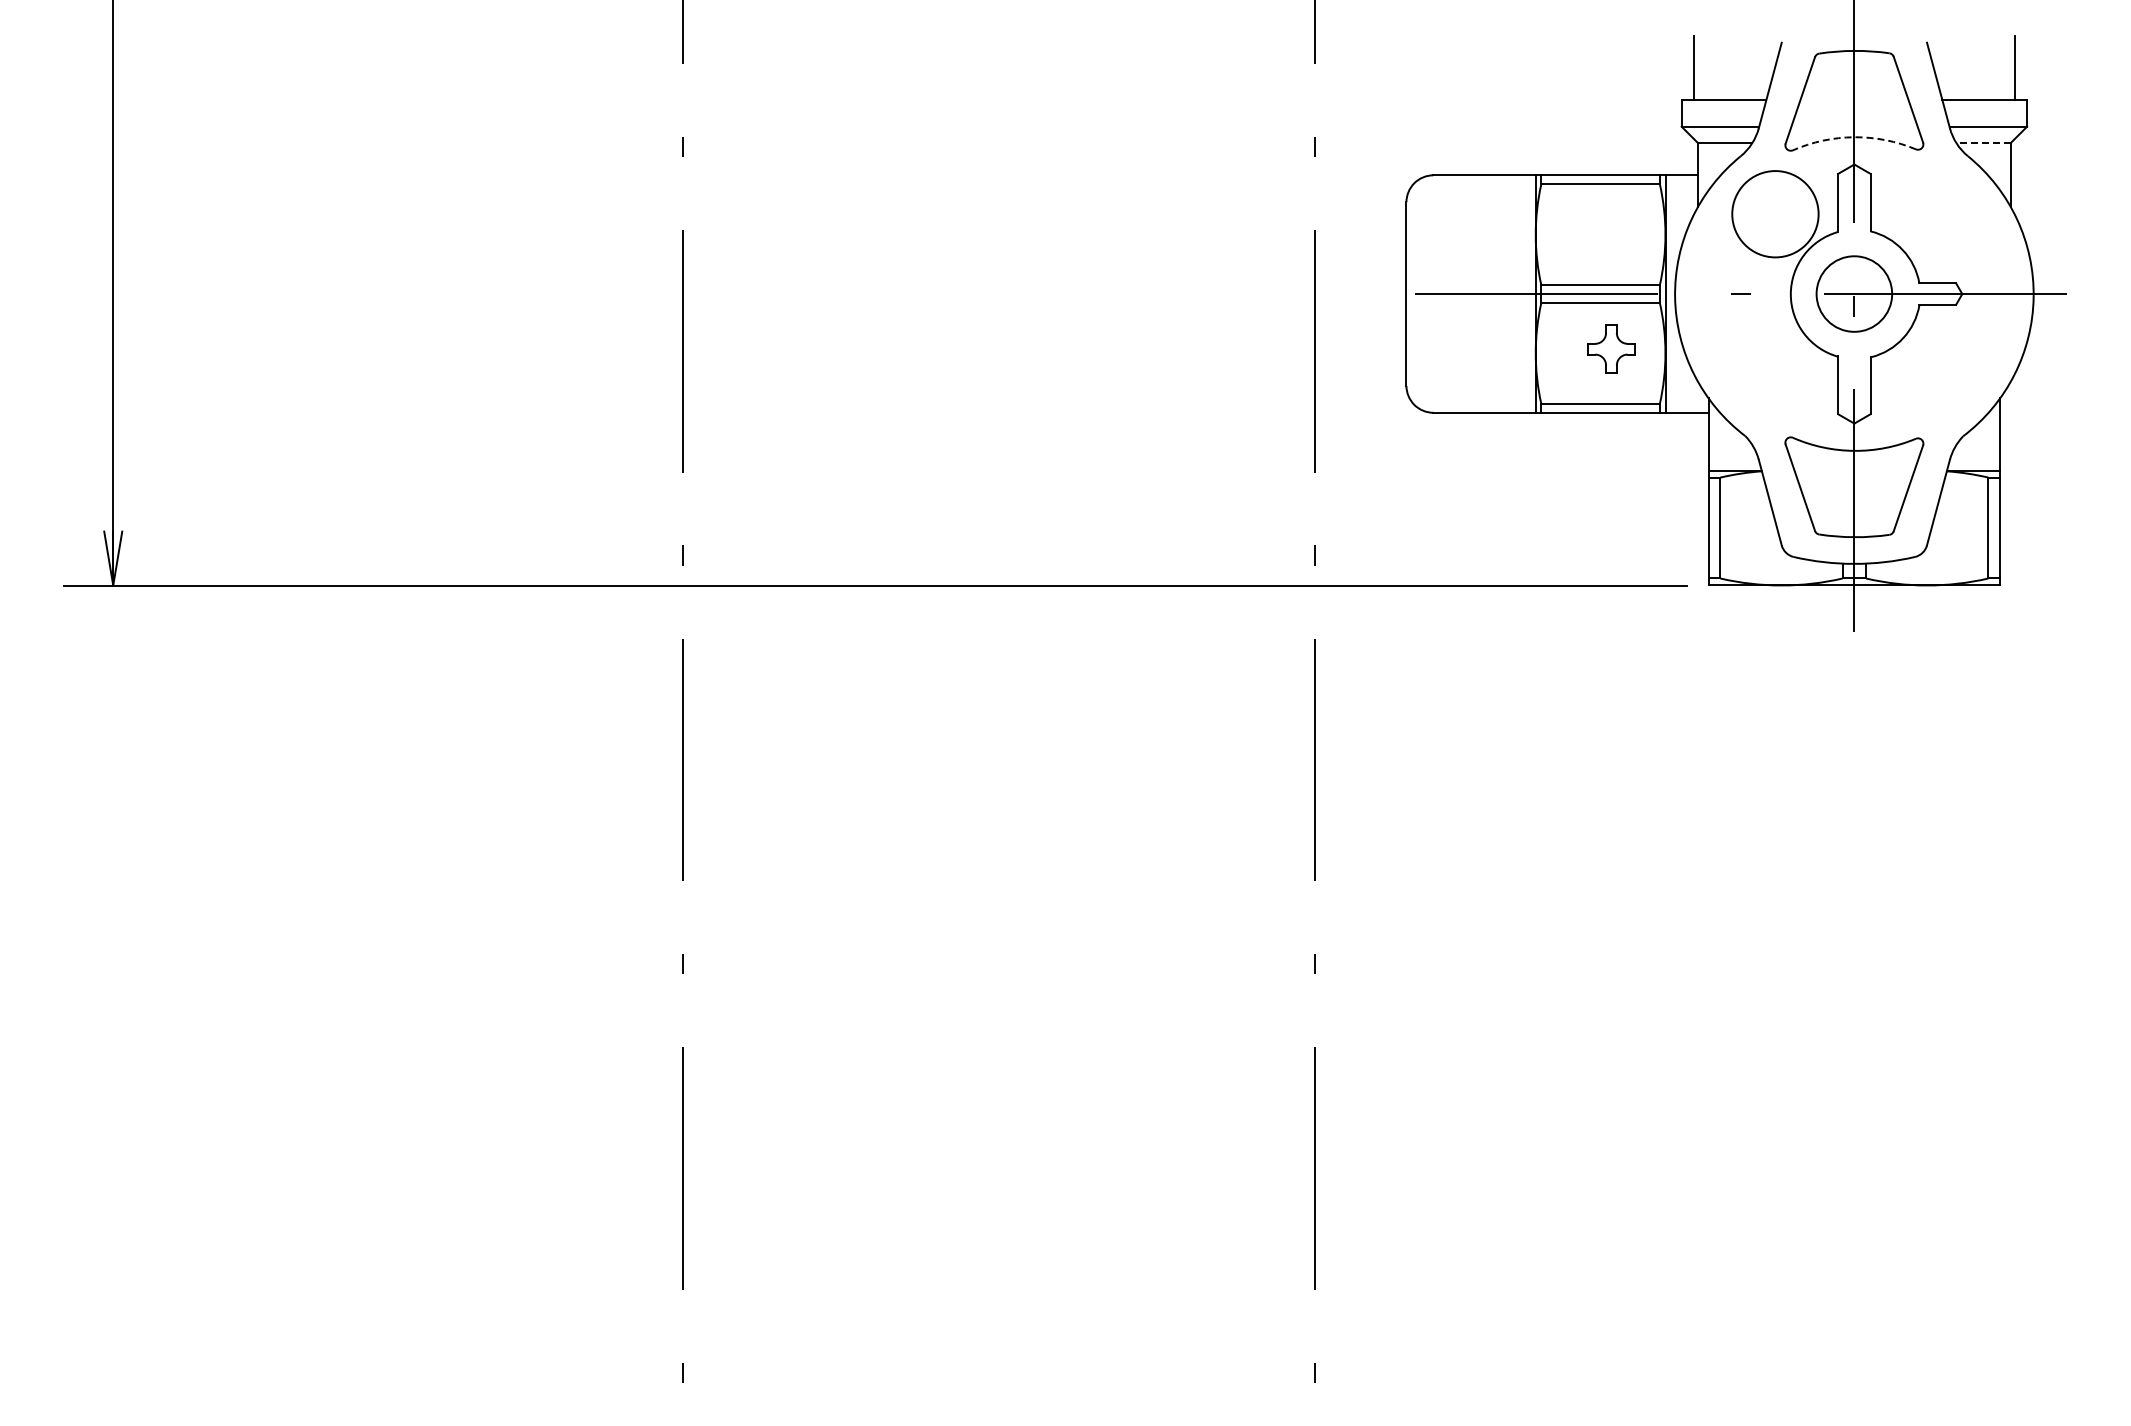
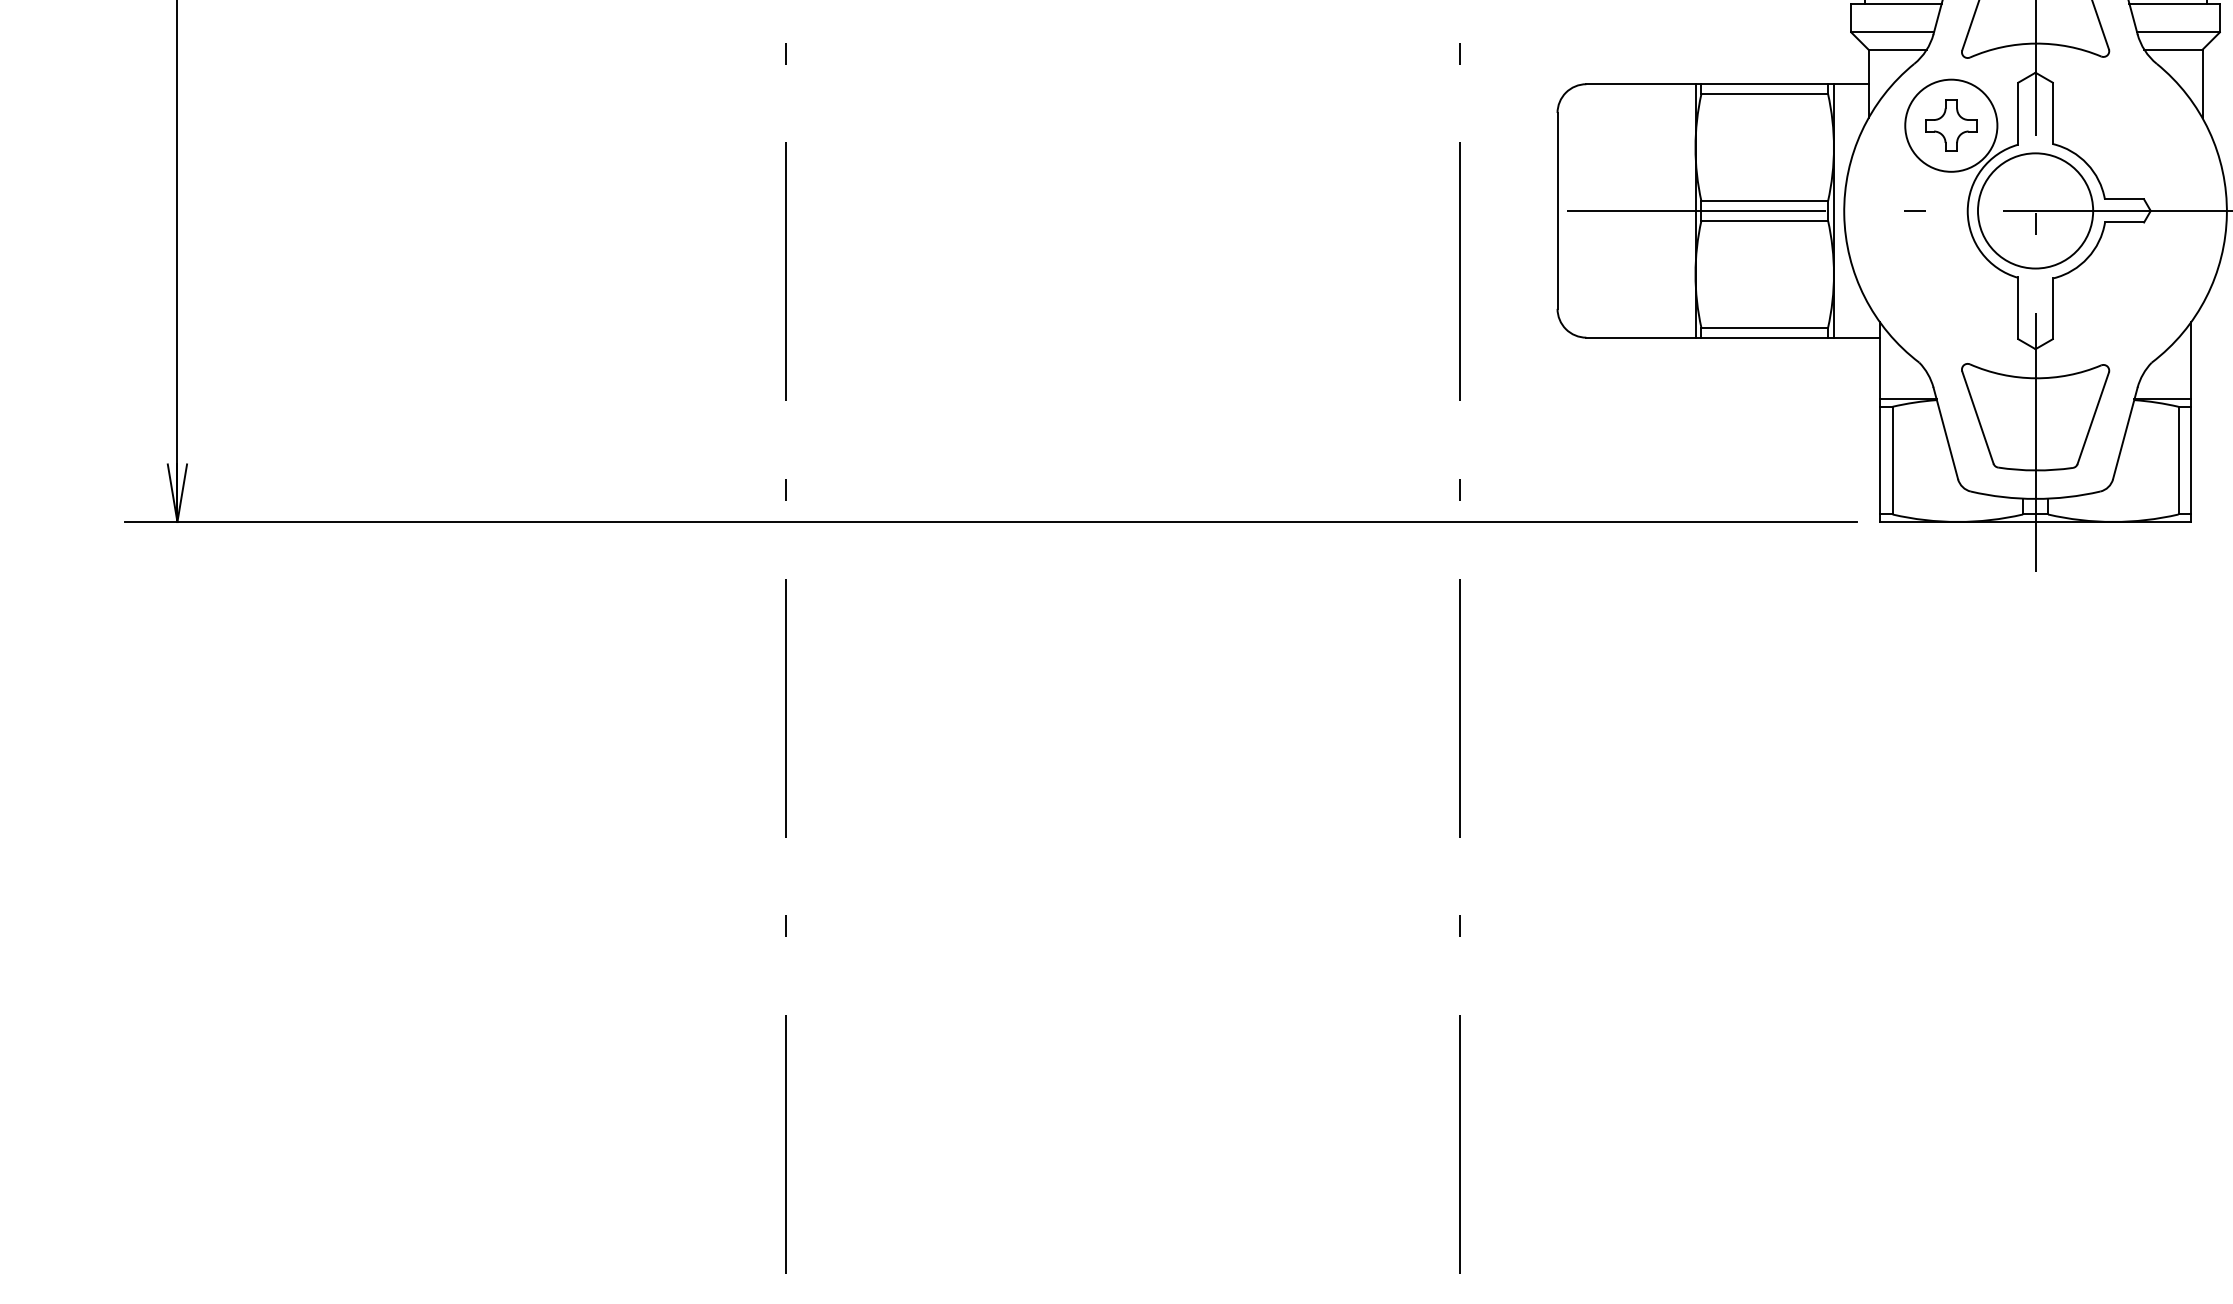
arc: (1854, 137) -> (2035, 43), dashed -> solid
line: (1983, 142) -> (2173, 49), dashed -> solid
circle: (1854, 294) -> (2035, 211), size x1.43
part: (1611, 348) -> (1951, 124), moved

